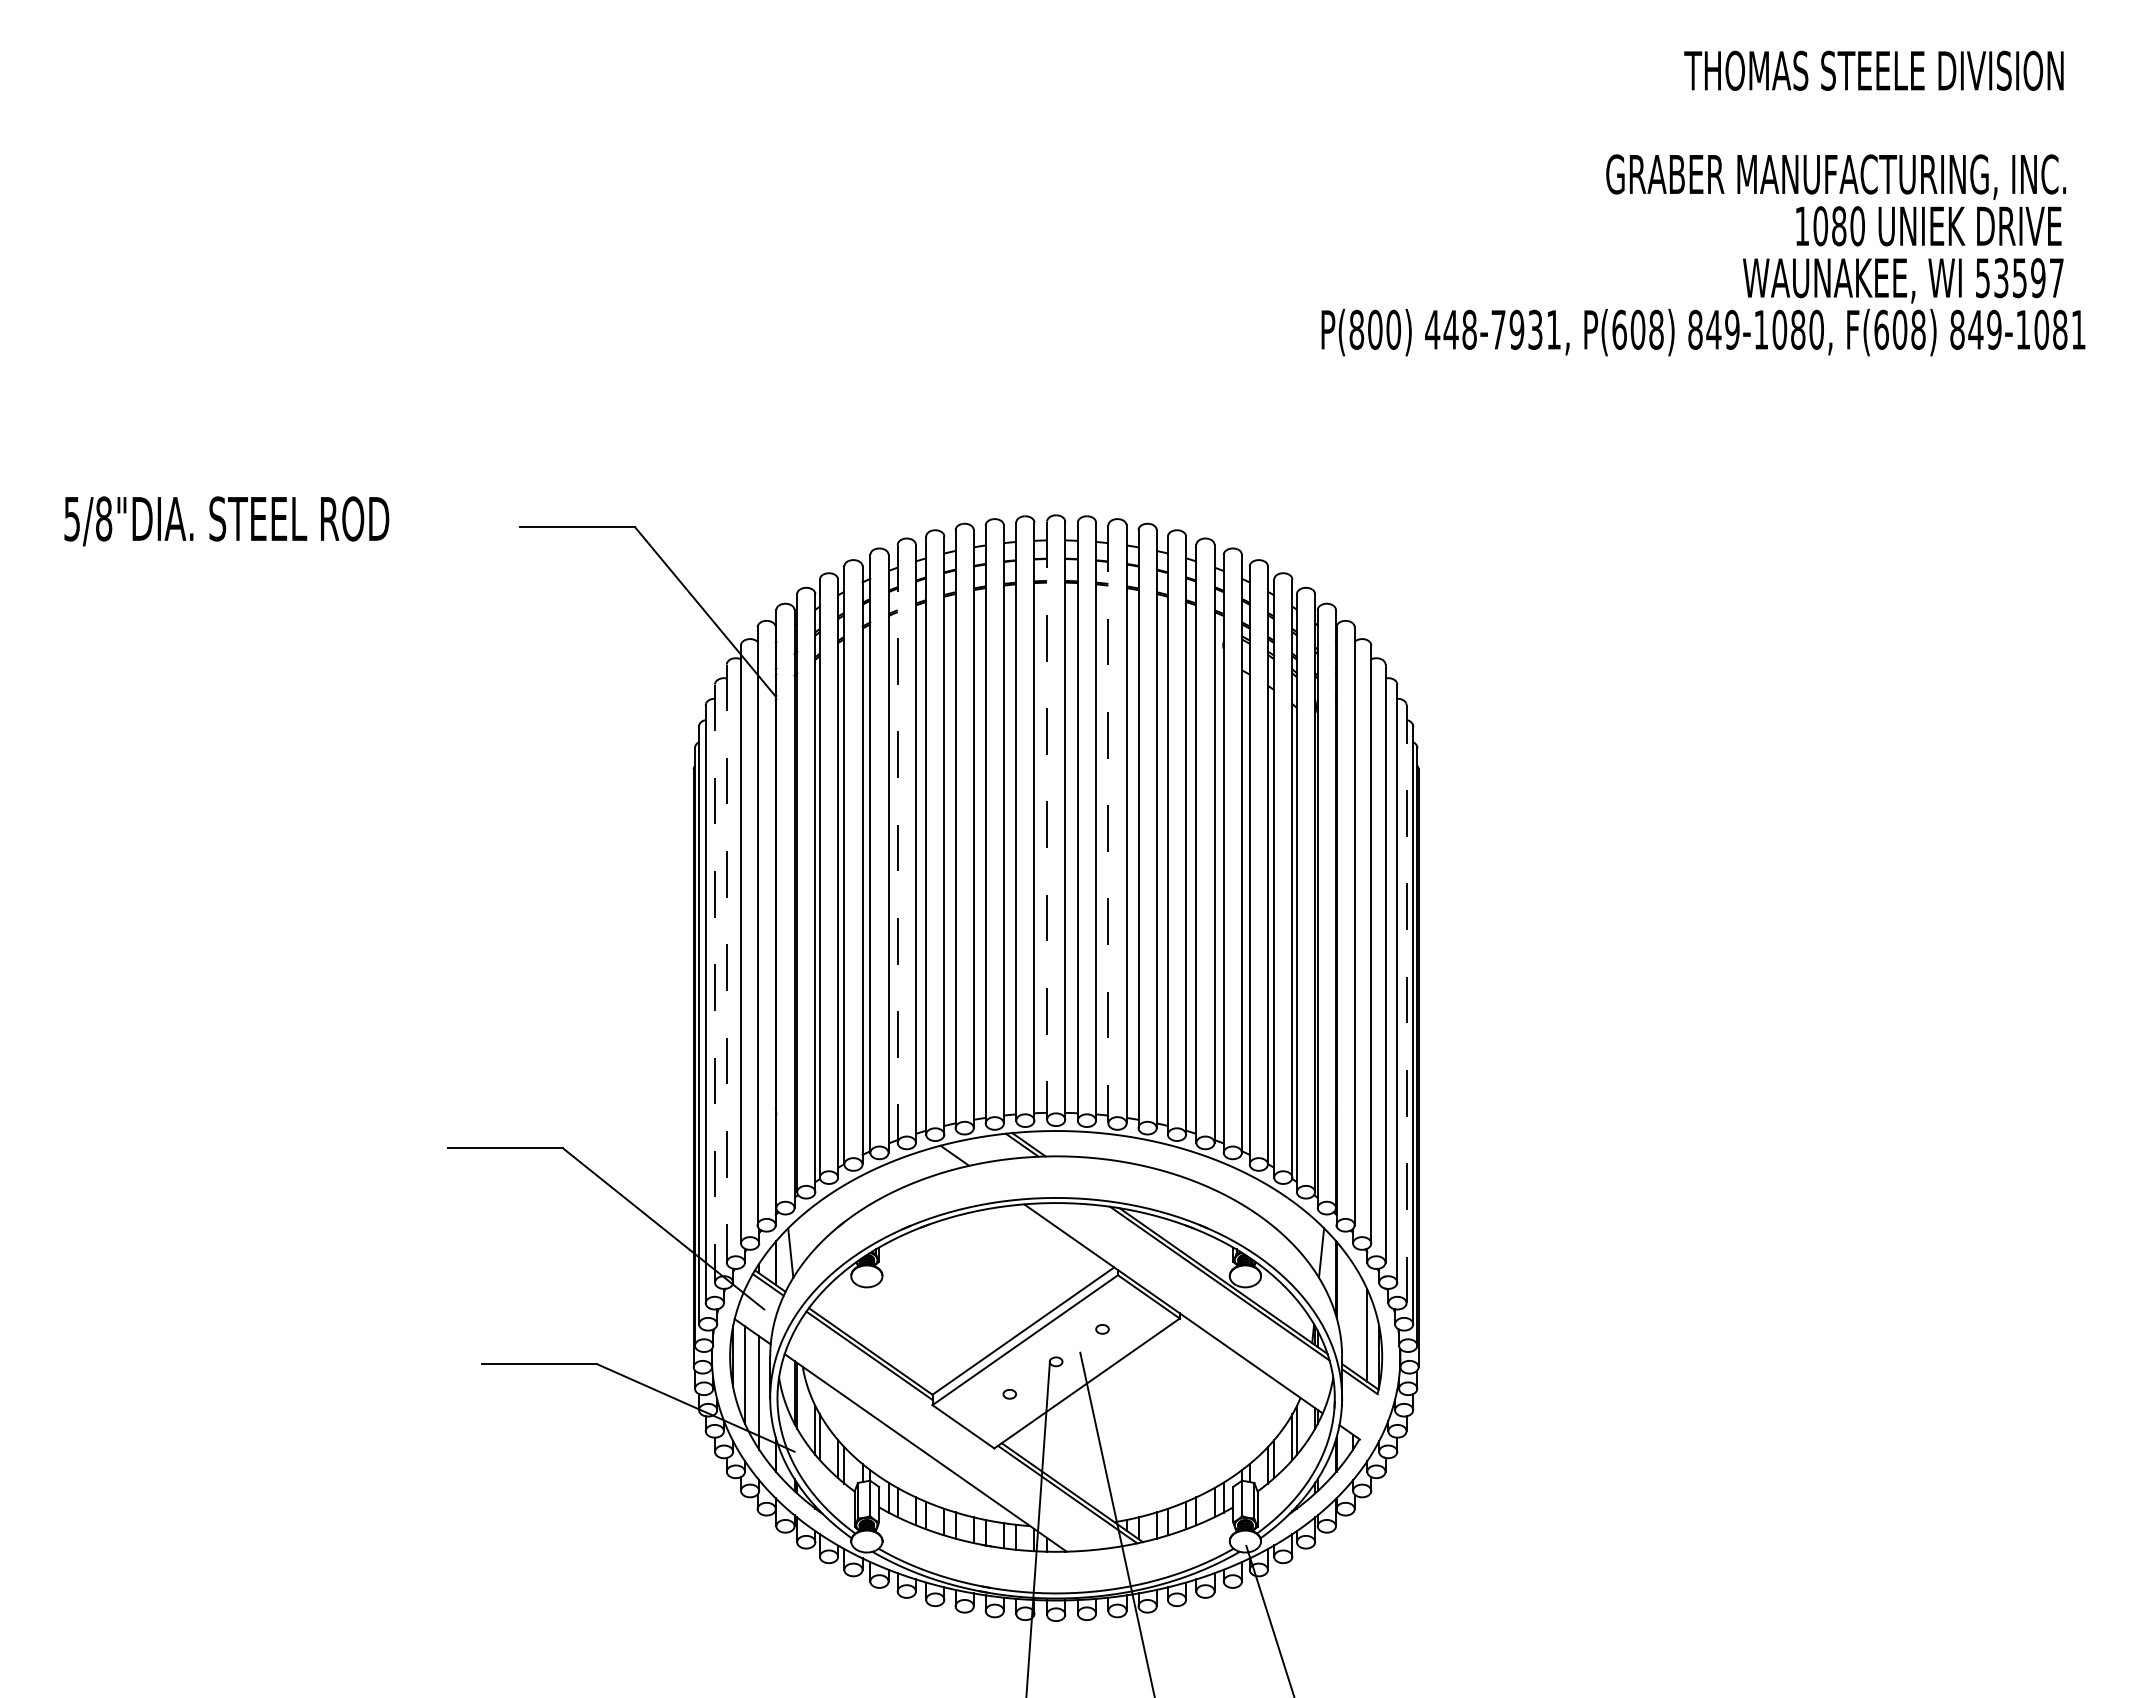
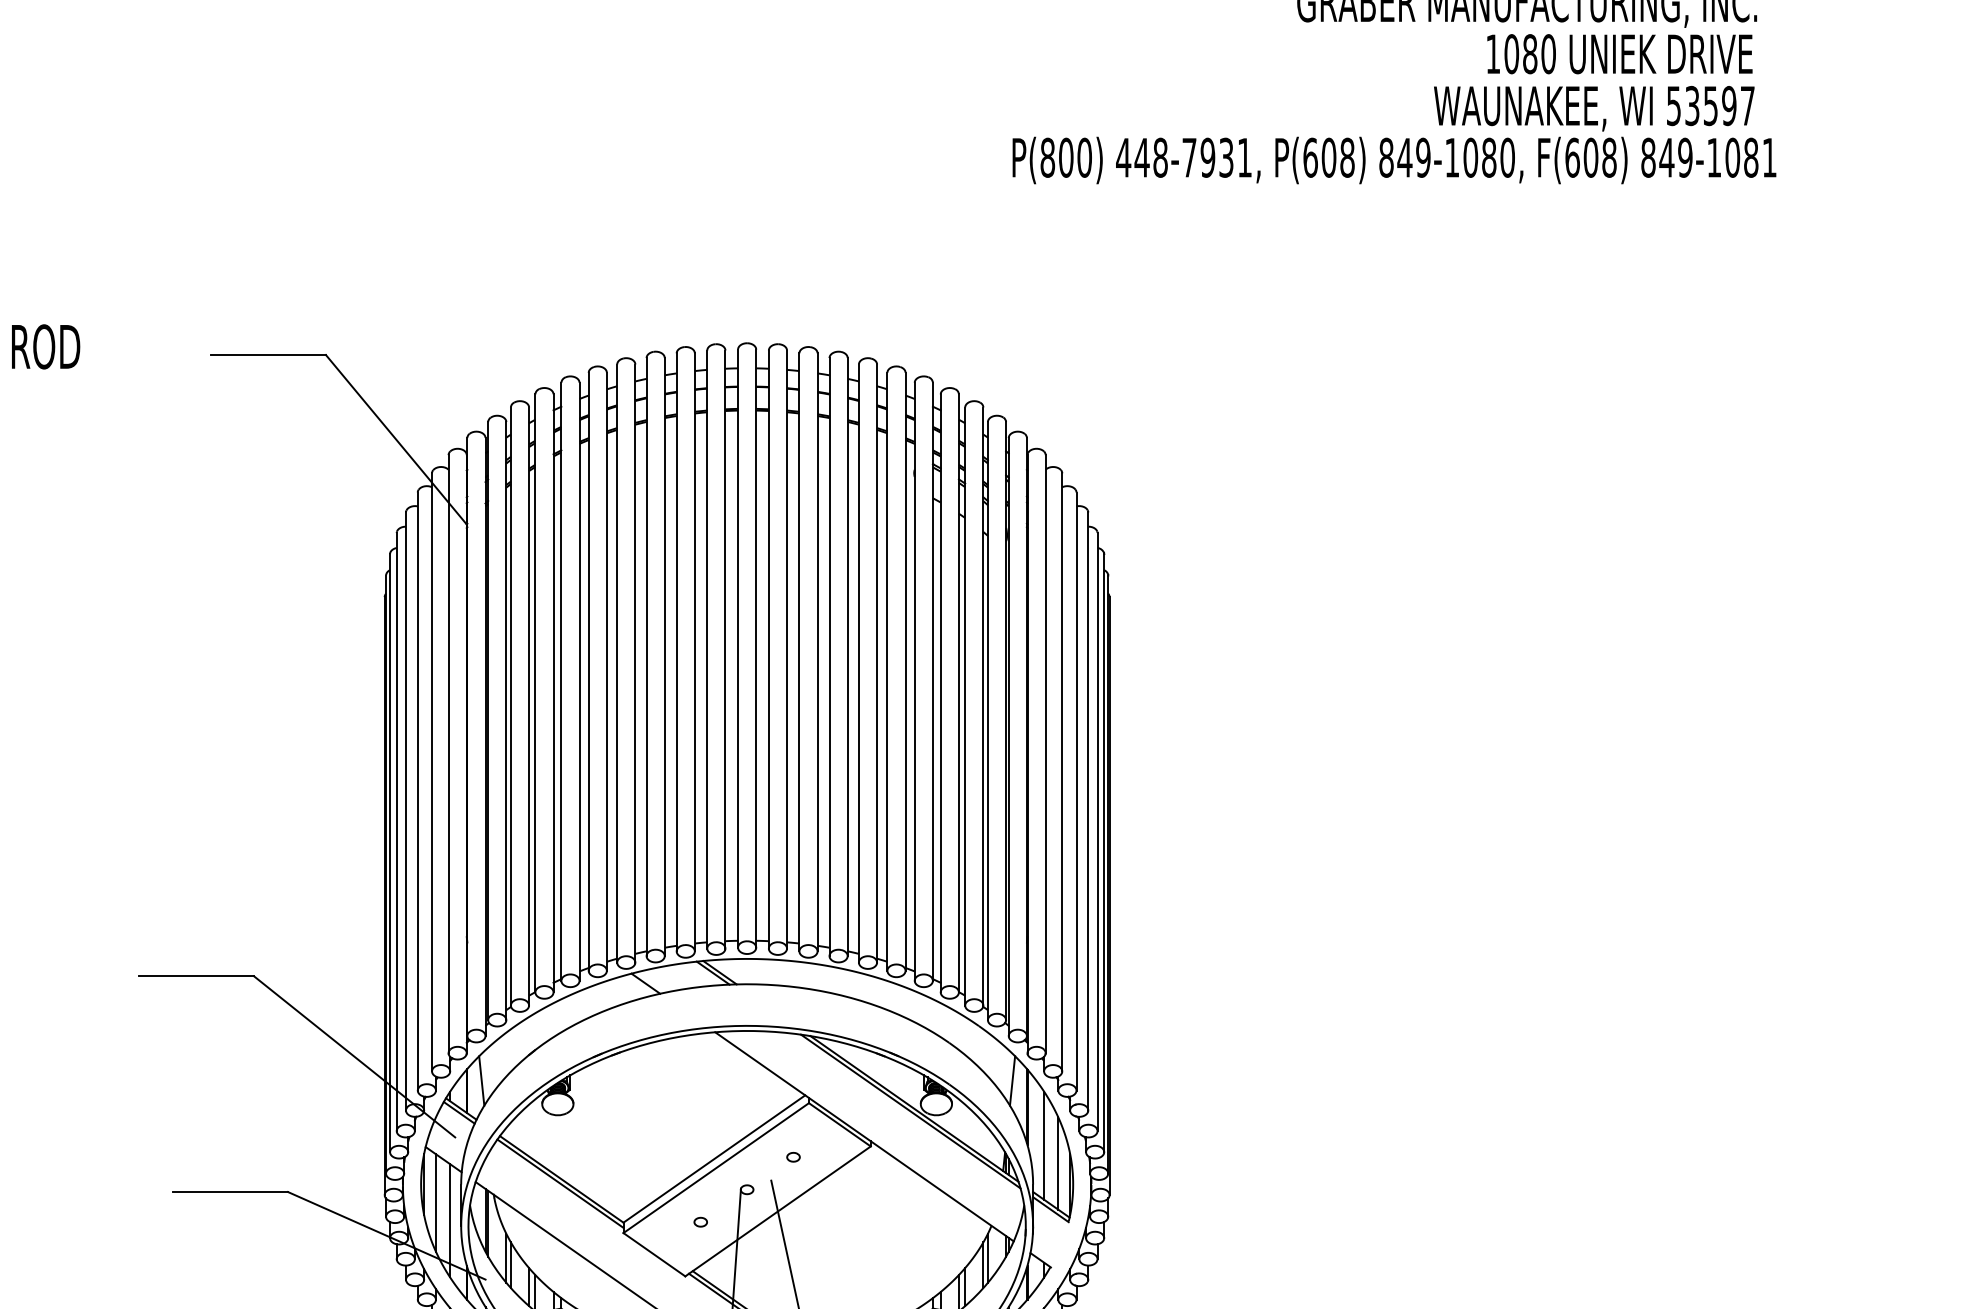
line: (1047, 821) -> (738, 649), dashed -> solid
line: (1108, 824) -> (799, 652), dashed -> solid
line: (897, 844) -> (588, 672), dashed -> solid
line: (726, 964) -> (417, 792), dashed -> solid
line: (714, 984) -> (405, 812), dashed -> solid
line: (1406, 1003) -> (1097, 831), dashed -> solid
line: (1353, 1317) -> (1044, 1145), added

